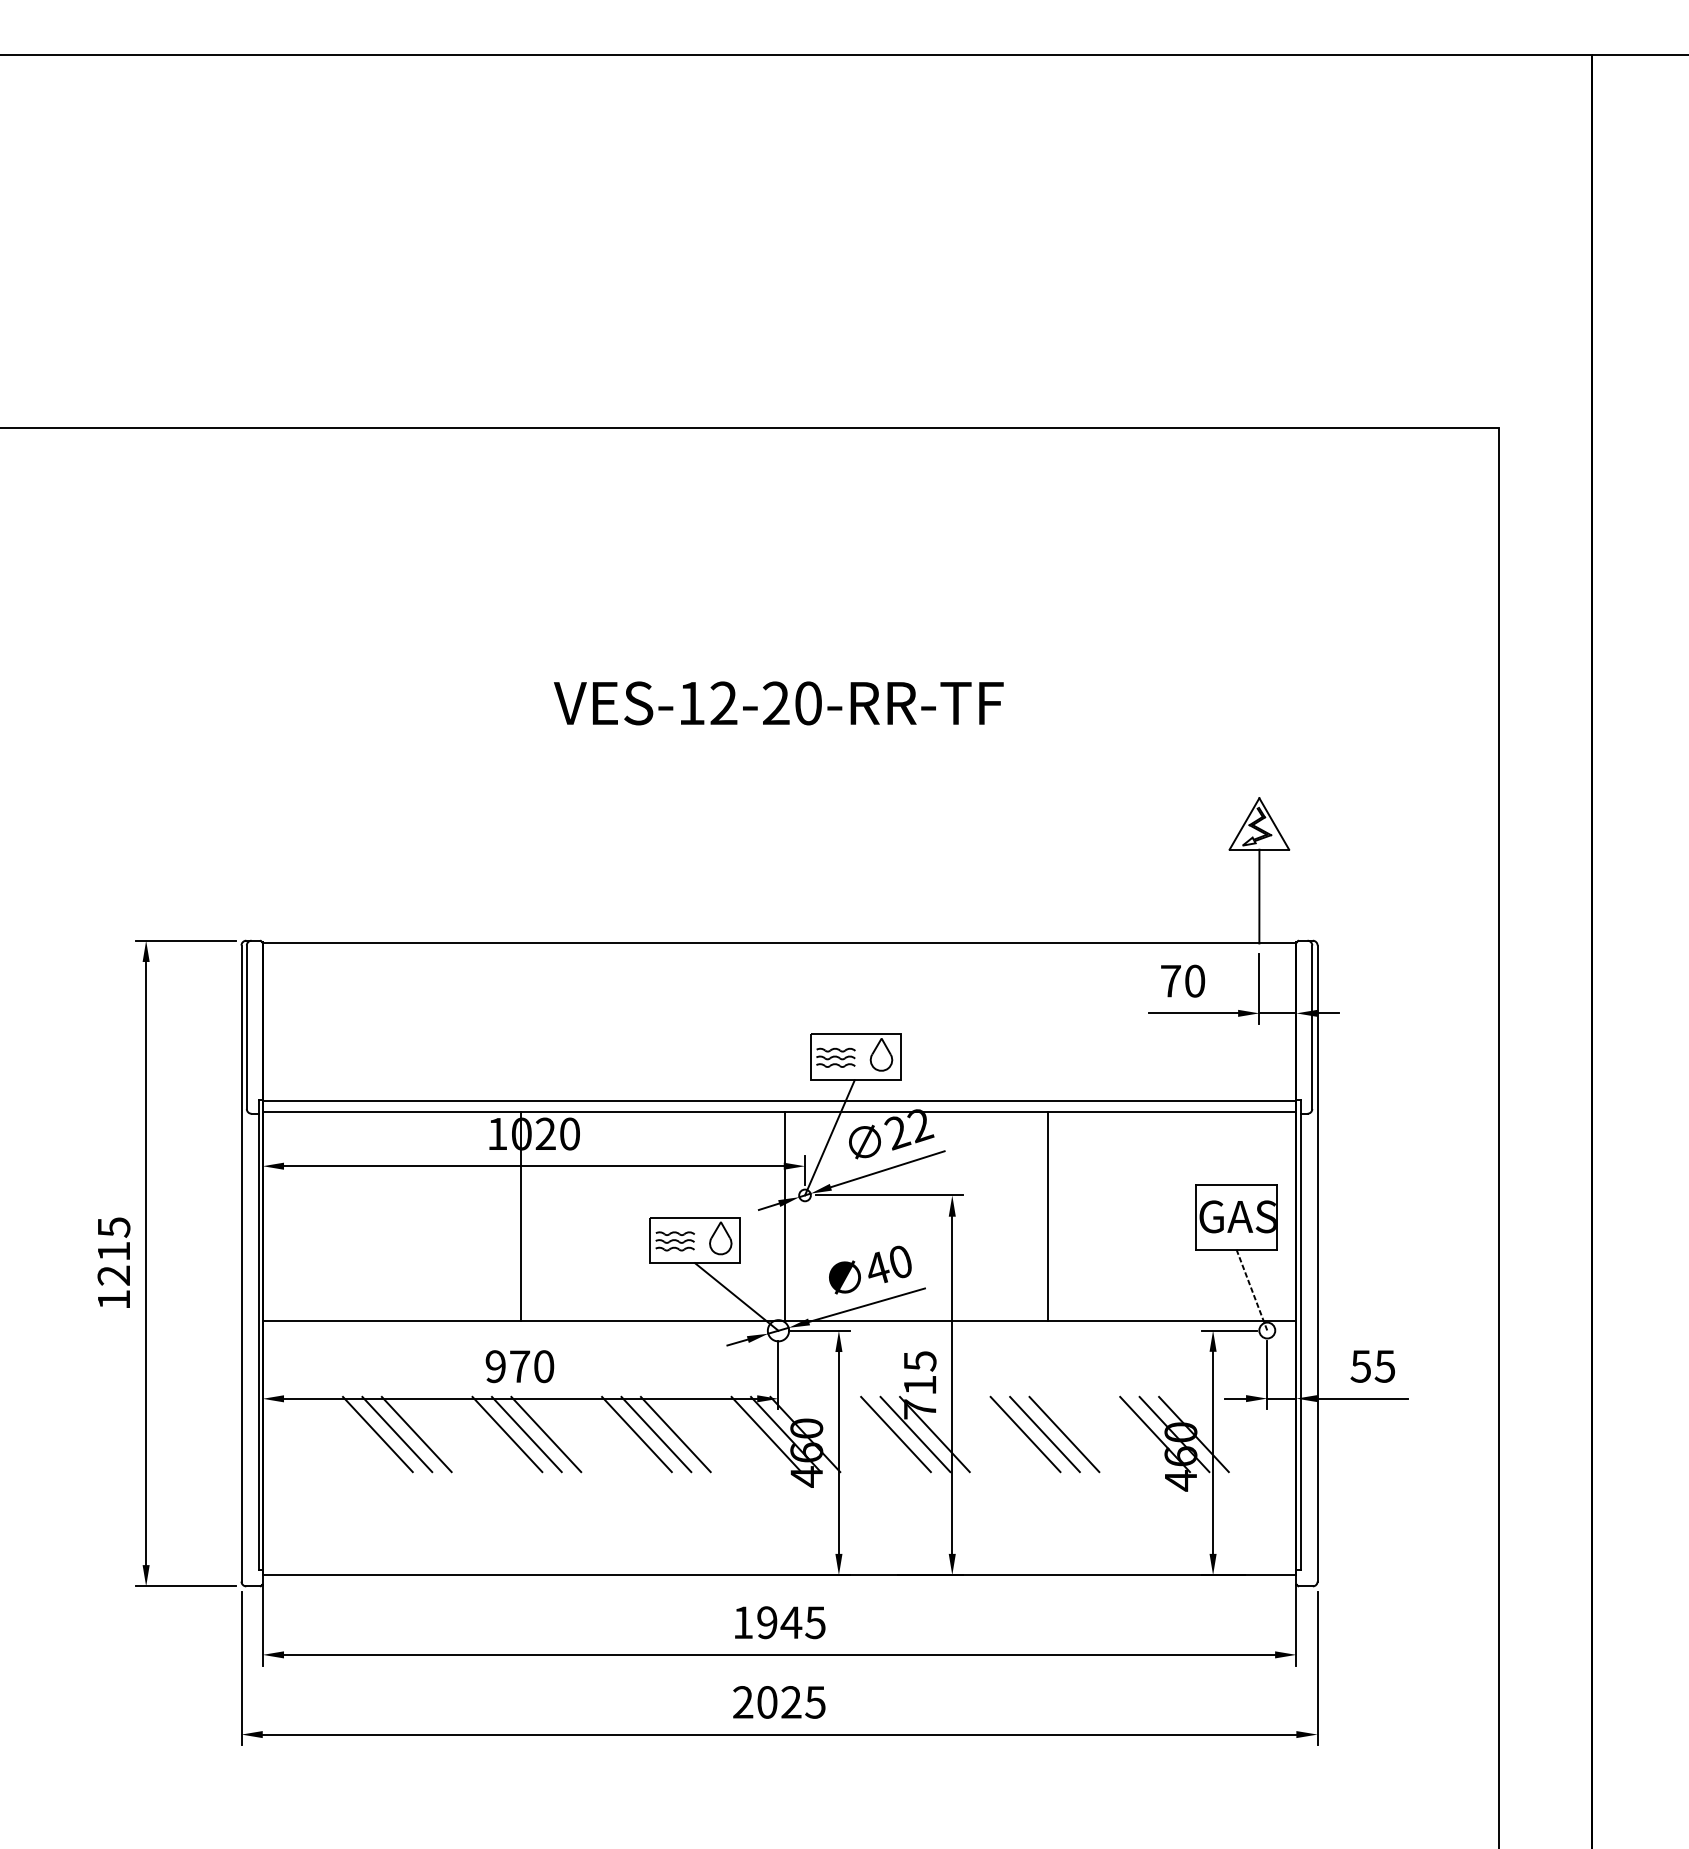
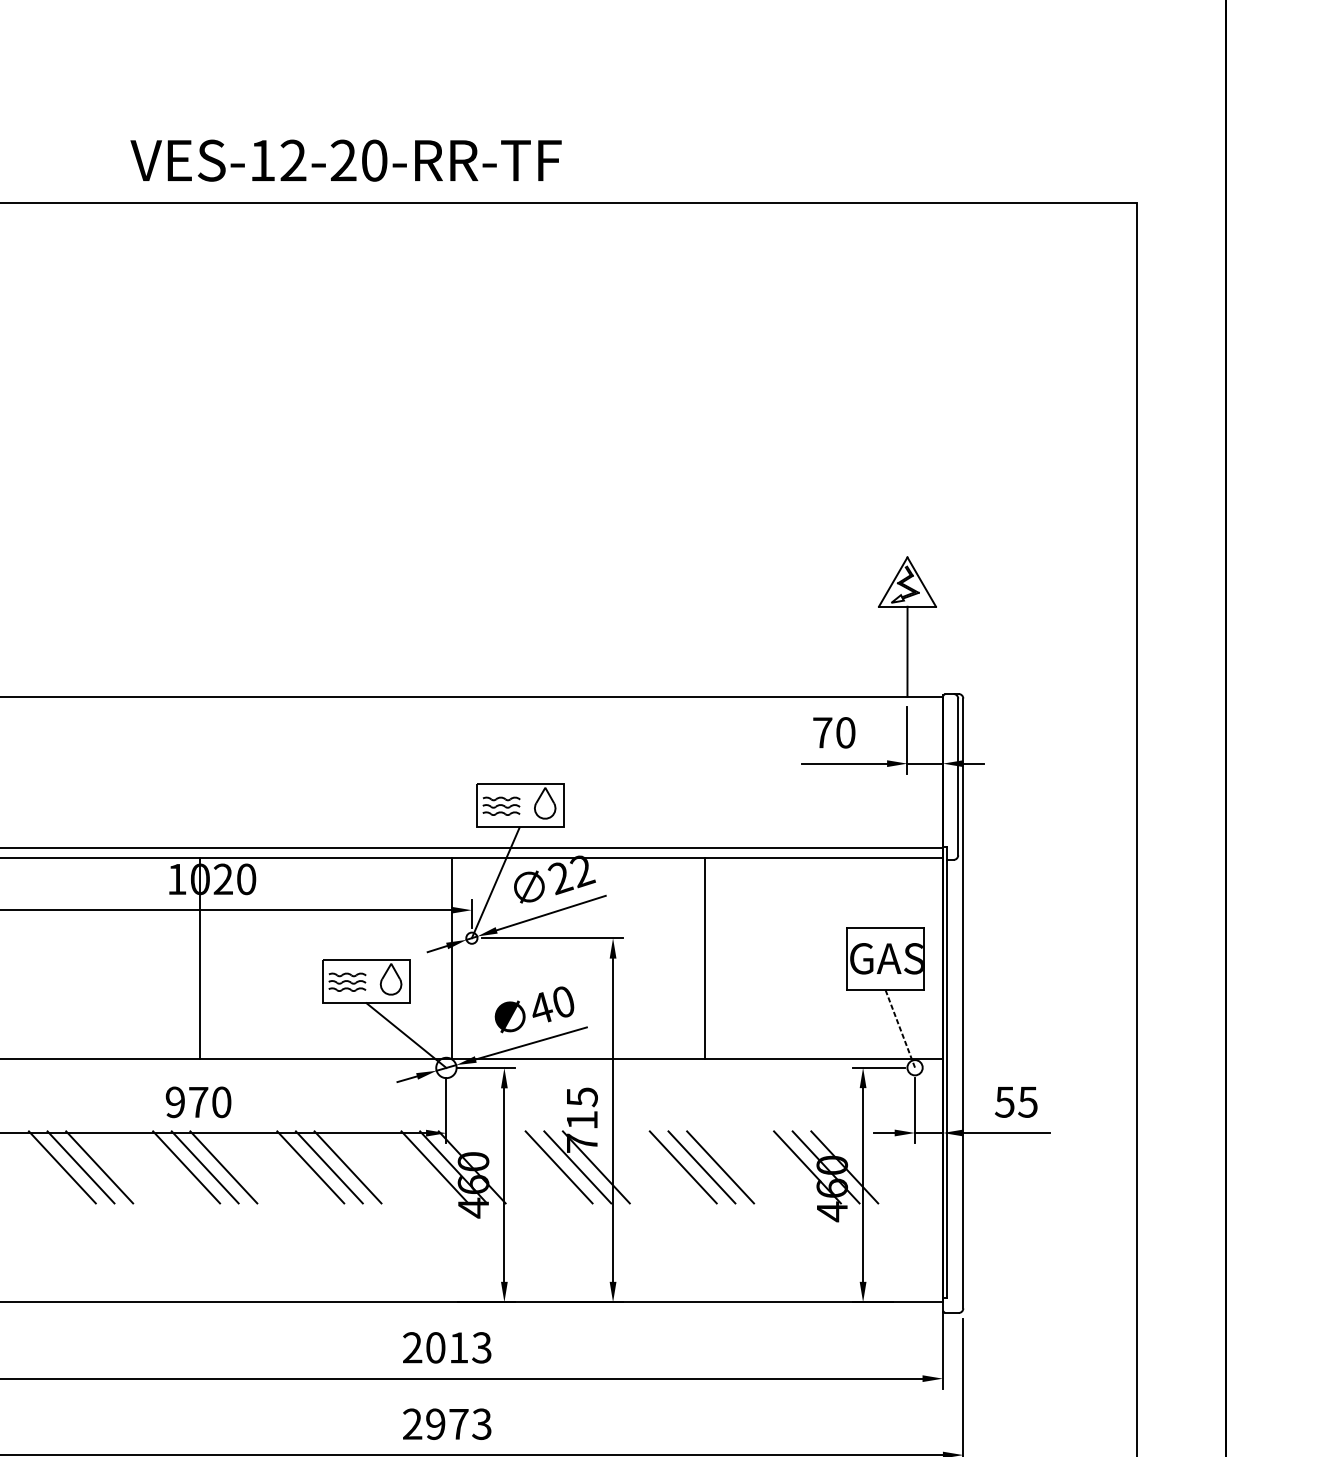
text: (778, 703) -> (345, 160), moved
text: (779, 1622) -> (447, 1347), 1945 -> 2013
text: (791, 1702) -> (458, 1424), 2025 -> 2973

